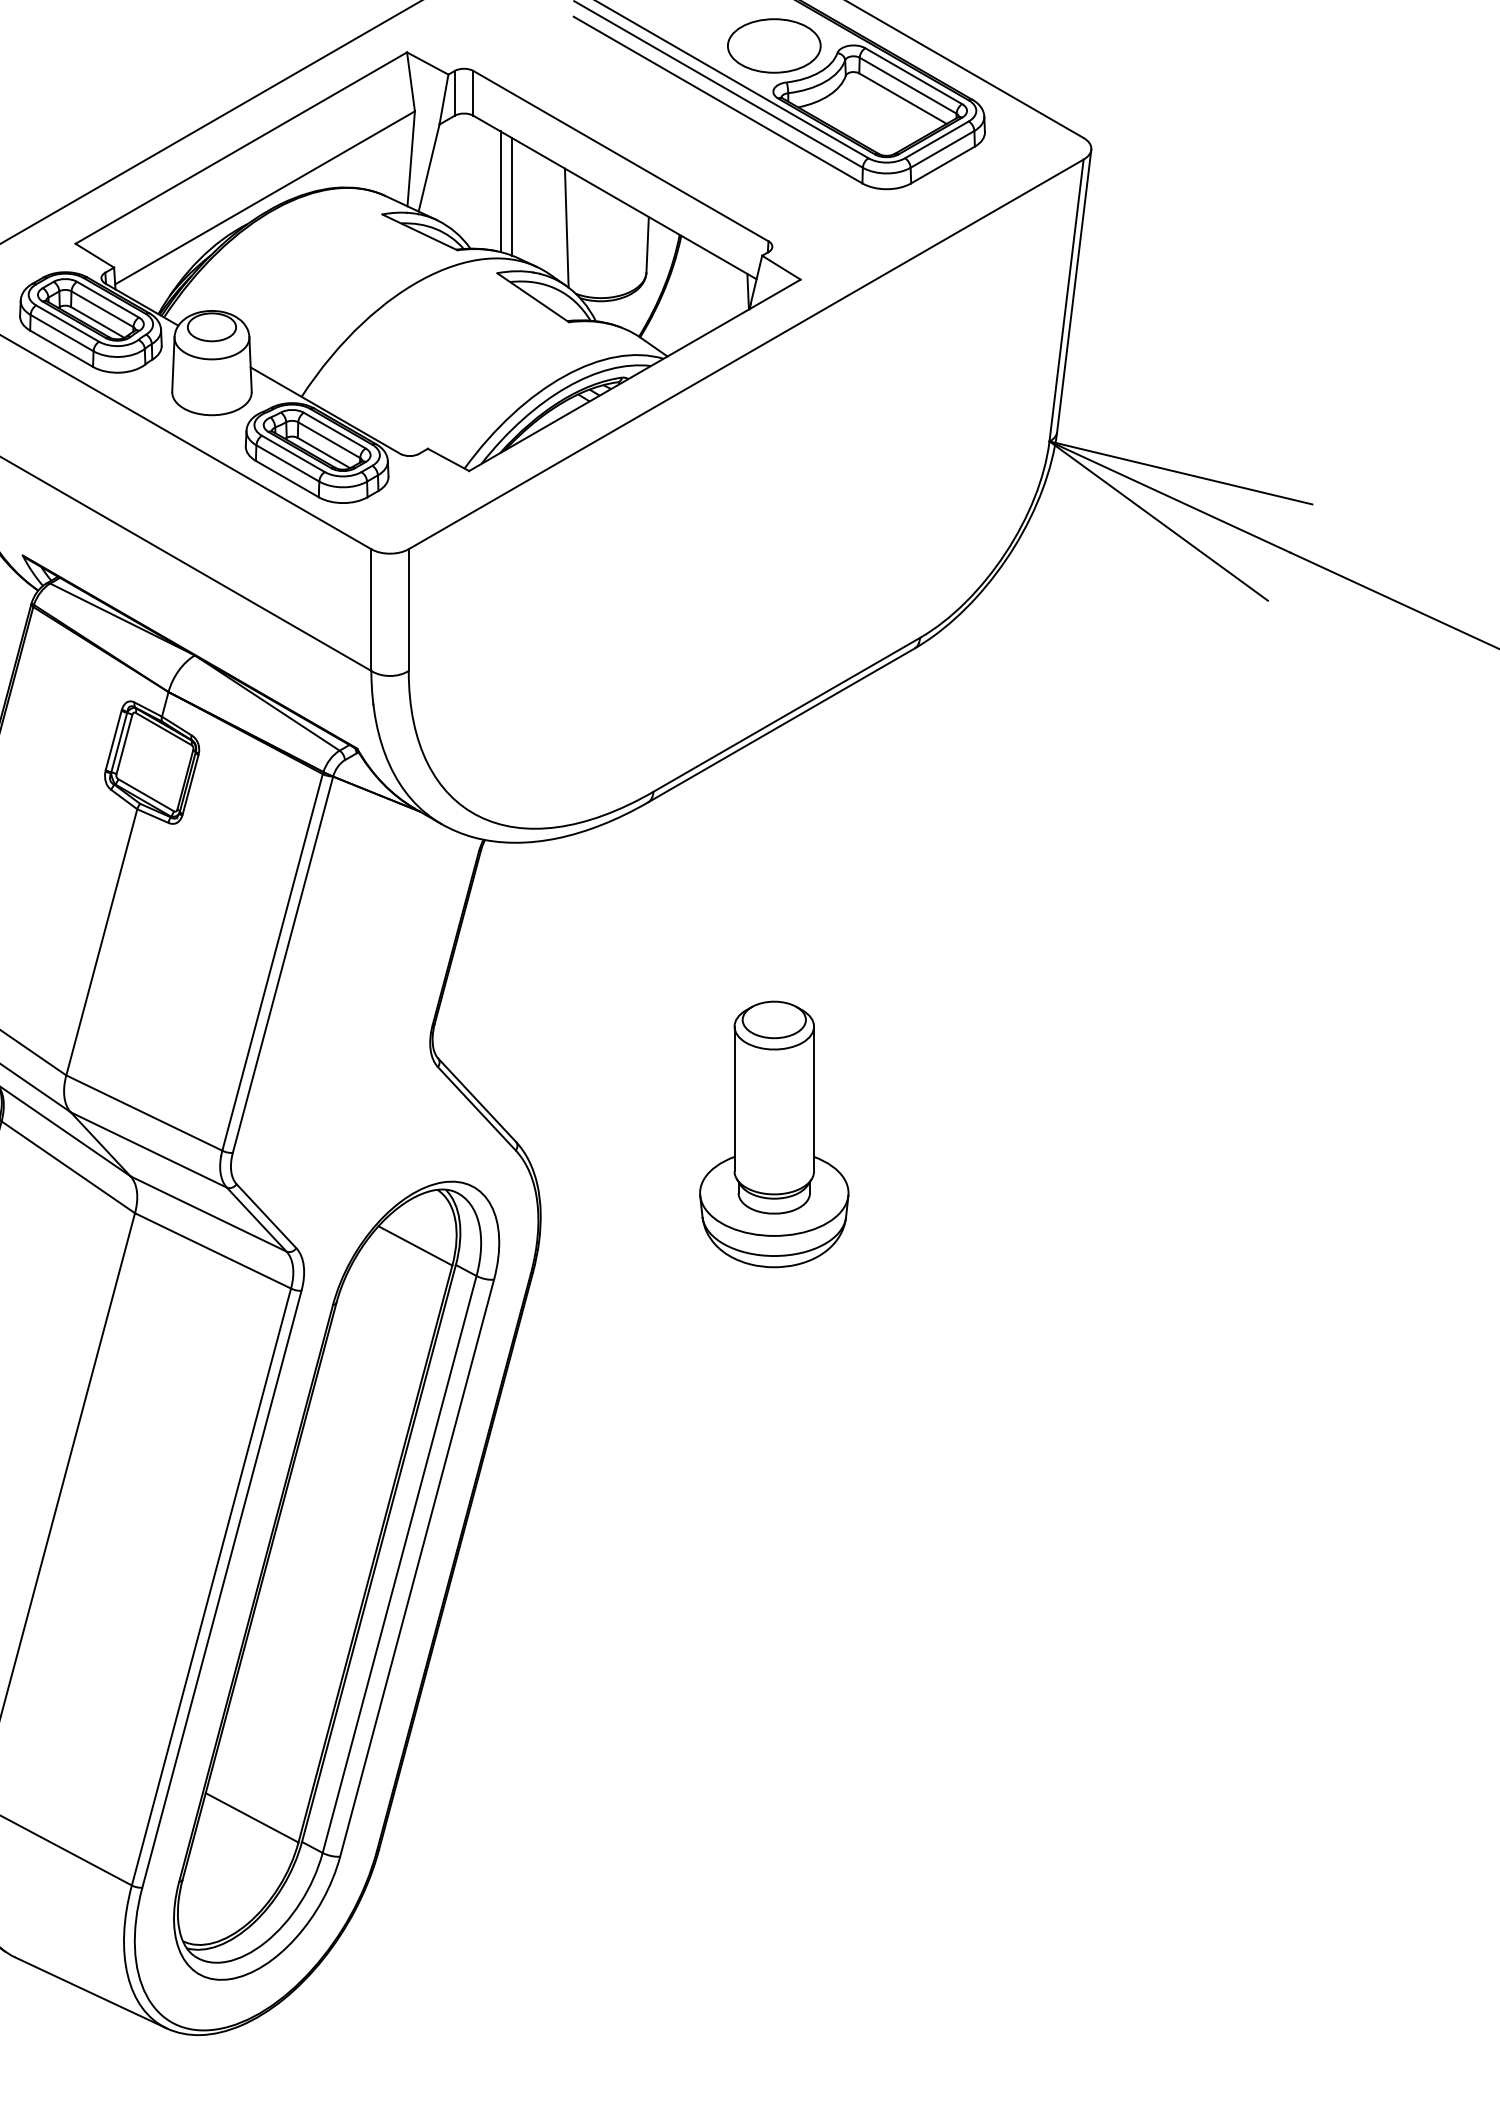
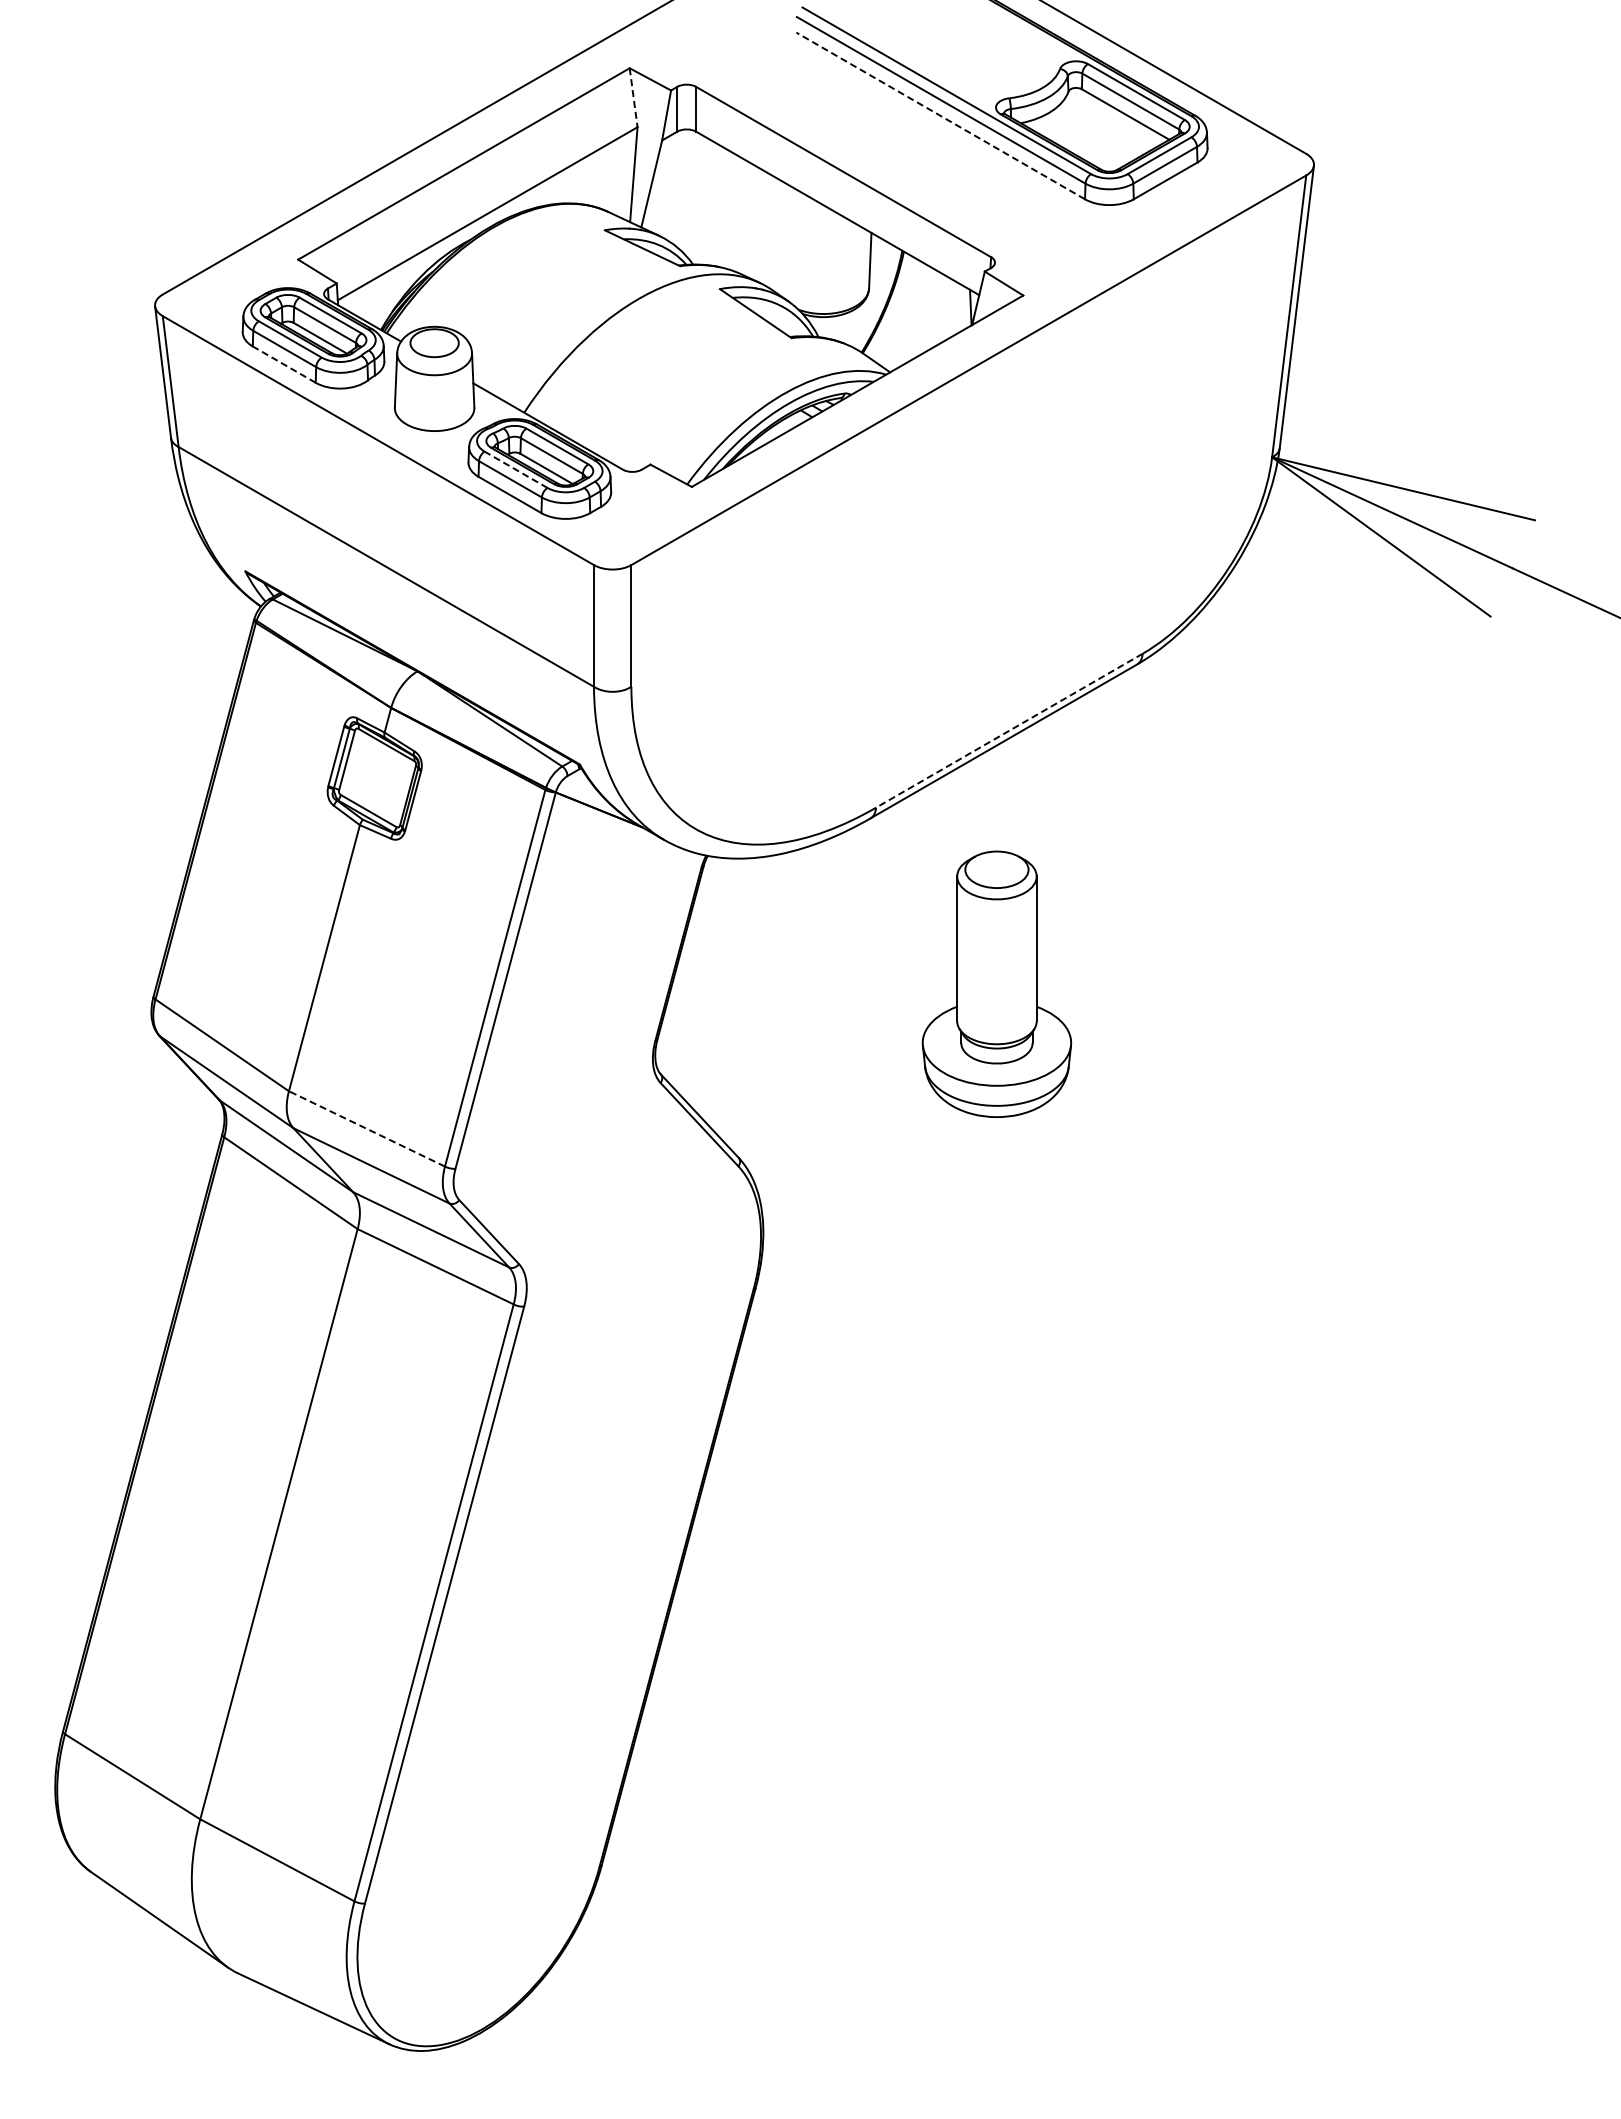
part: (773, 45) -> (996, 61), removed
line: (410, 81) -> (633, 97), solid -> dashed
line: (717, 99) -> (940, 115), solid -> dashed
line: (500, 191) -> (723, 207), removed
line: (511, 196) -> (734, 212), removed
line: (566, 227) -> (789, 243), removed
line: (60, 348) -> (283, 364), solid -> dashed
line: (292, 453) -> (515, 469), solid -> dashed
line: (786, 714) -> (1009, 730), solid -> dashed
line: (143, 1112) -> (366, 1128), solid -> dashed
part: (773, 1133) -> (996, 983), moved
part: (335, 1580) -> (558, 1596), removed

